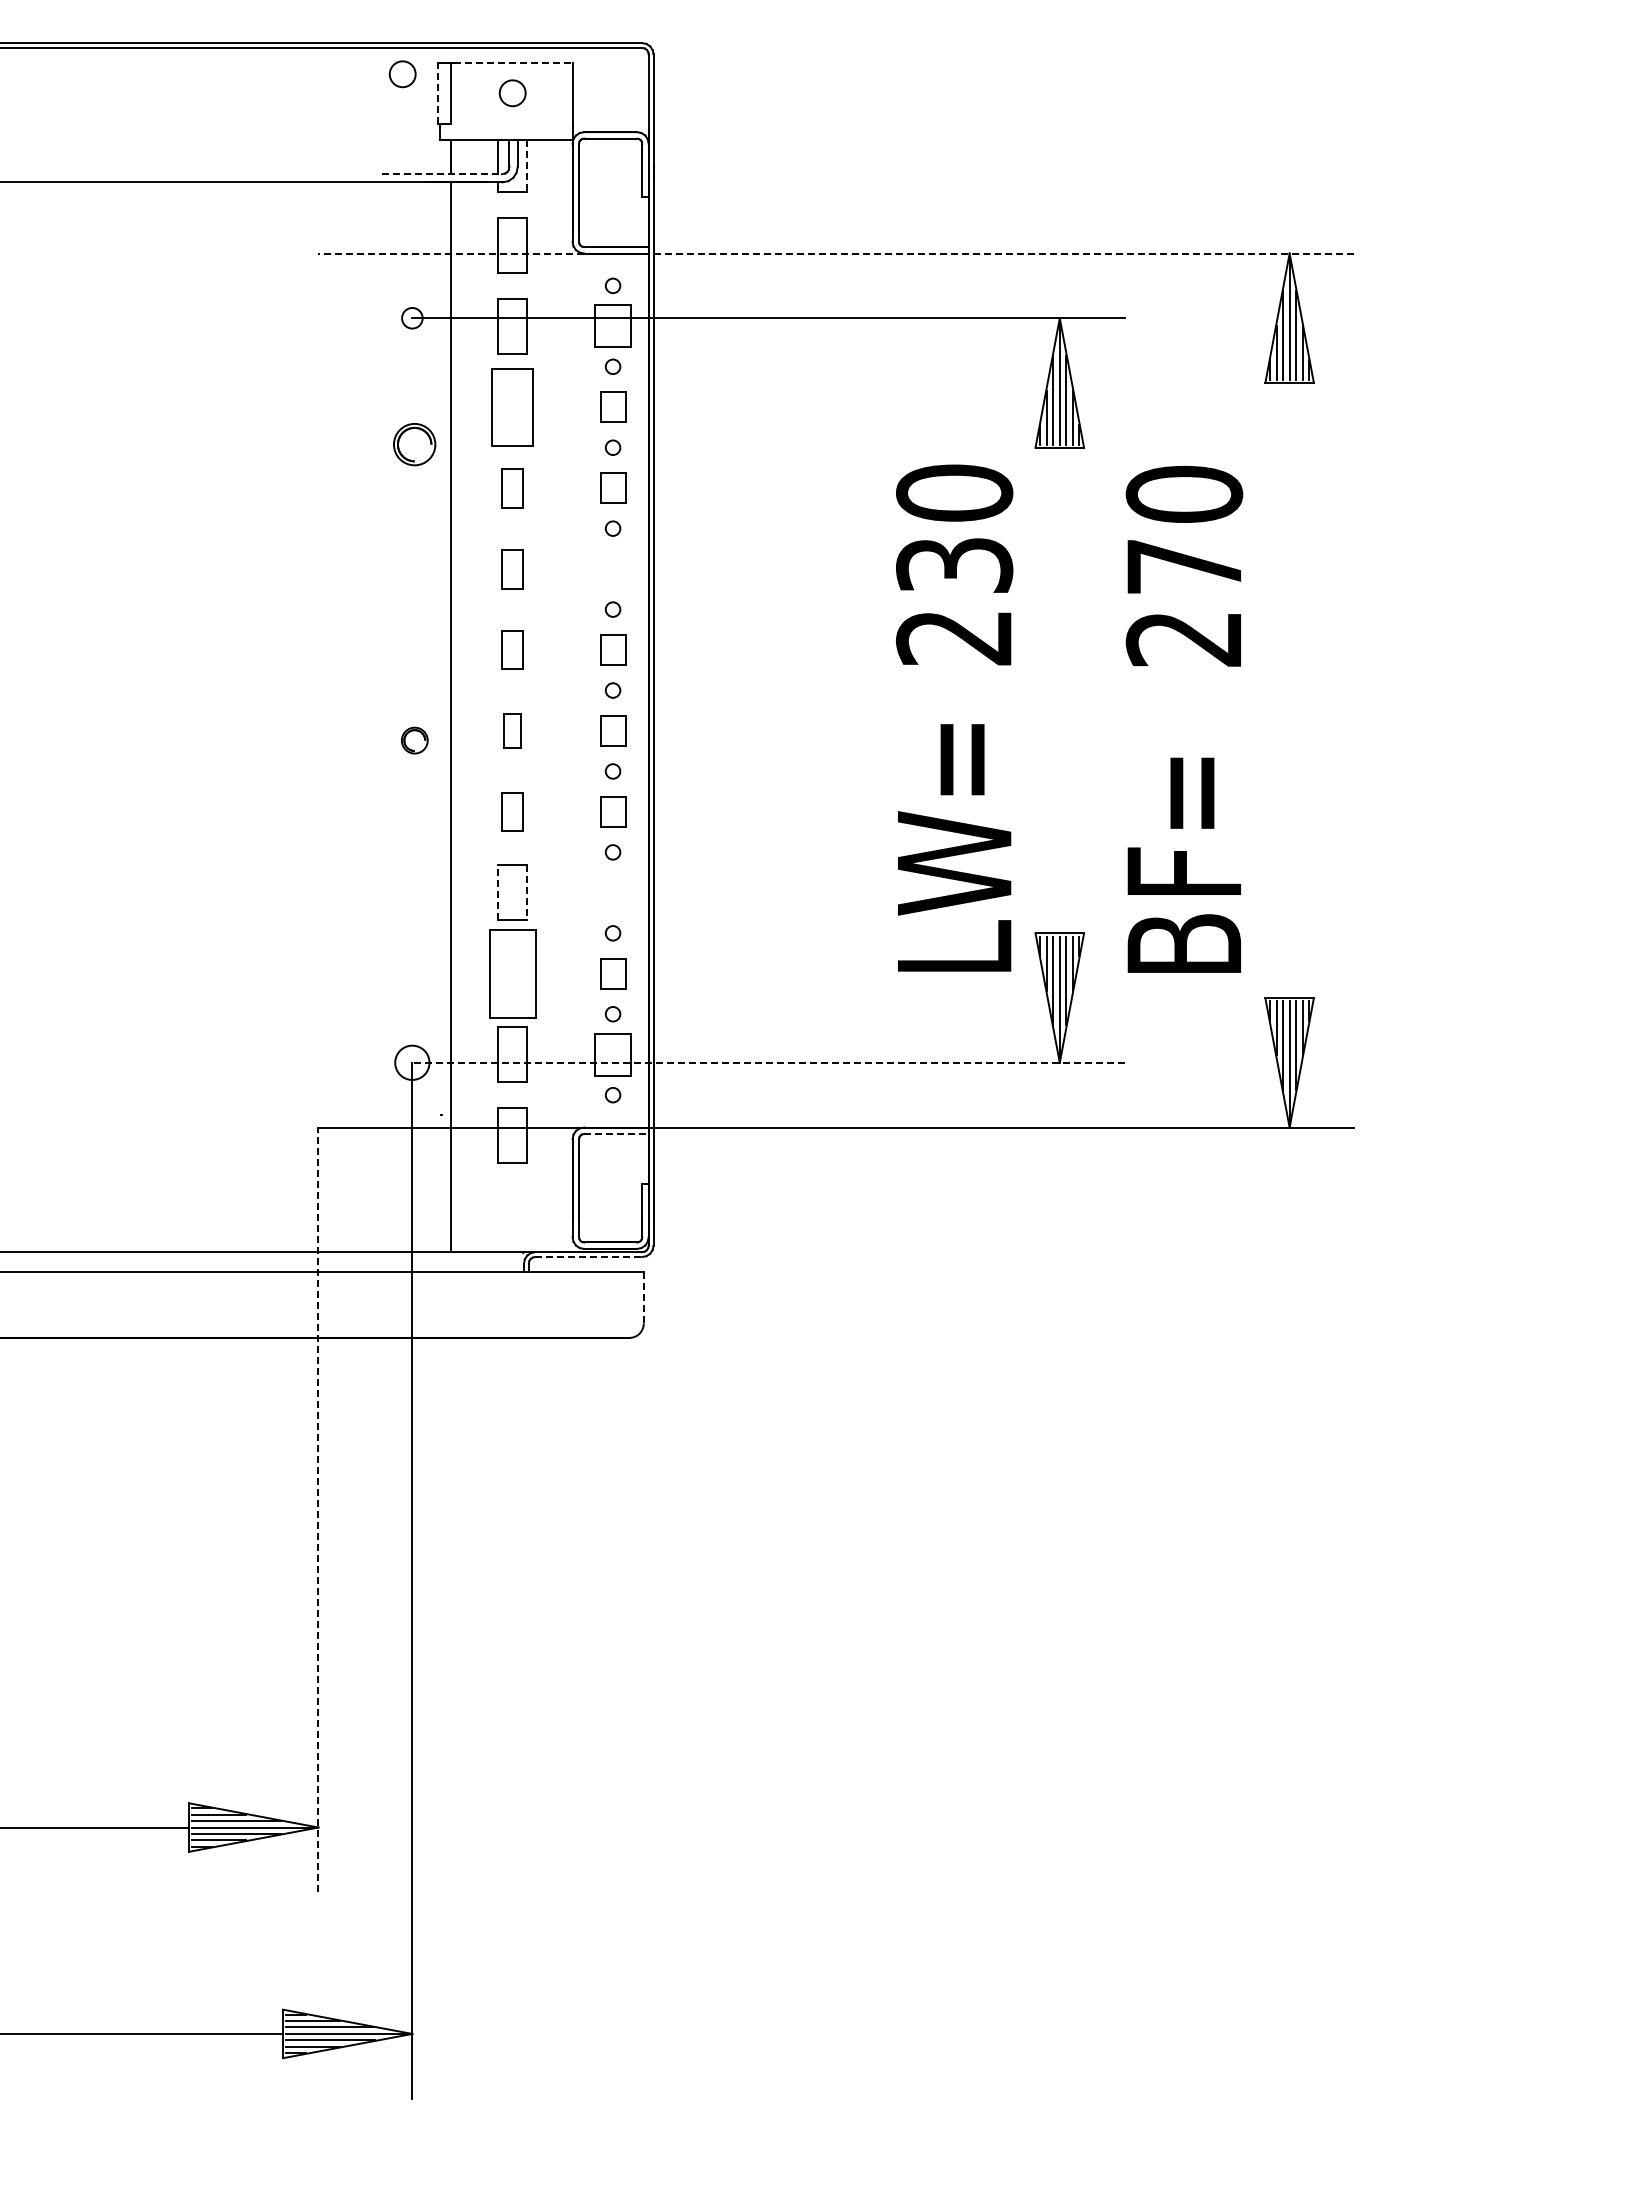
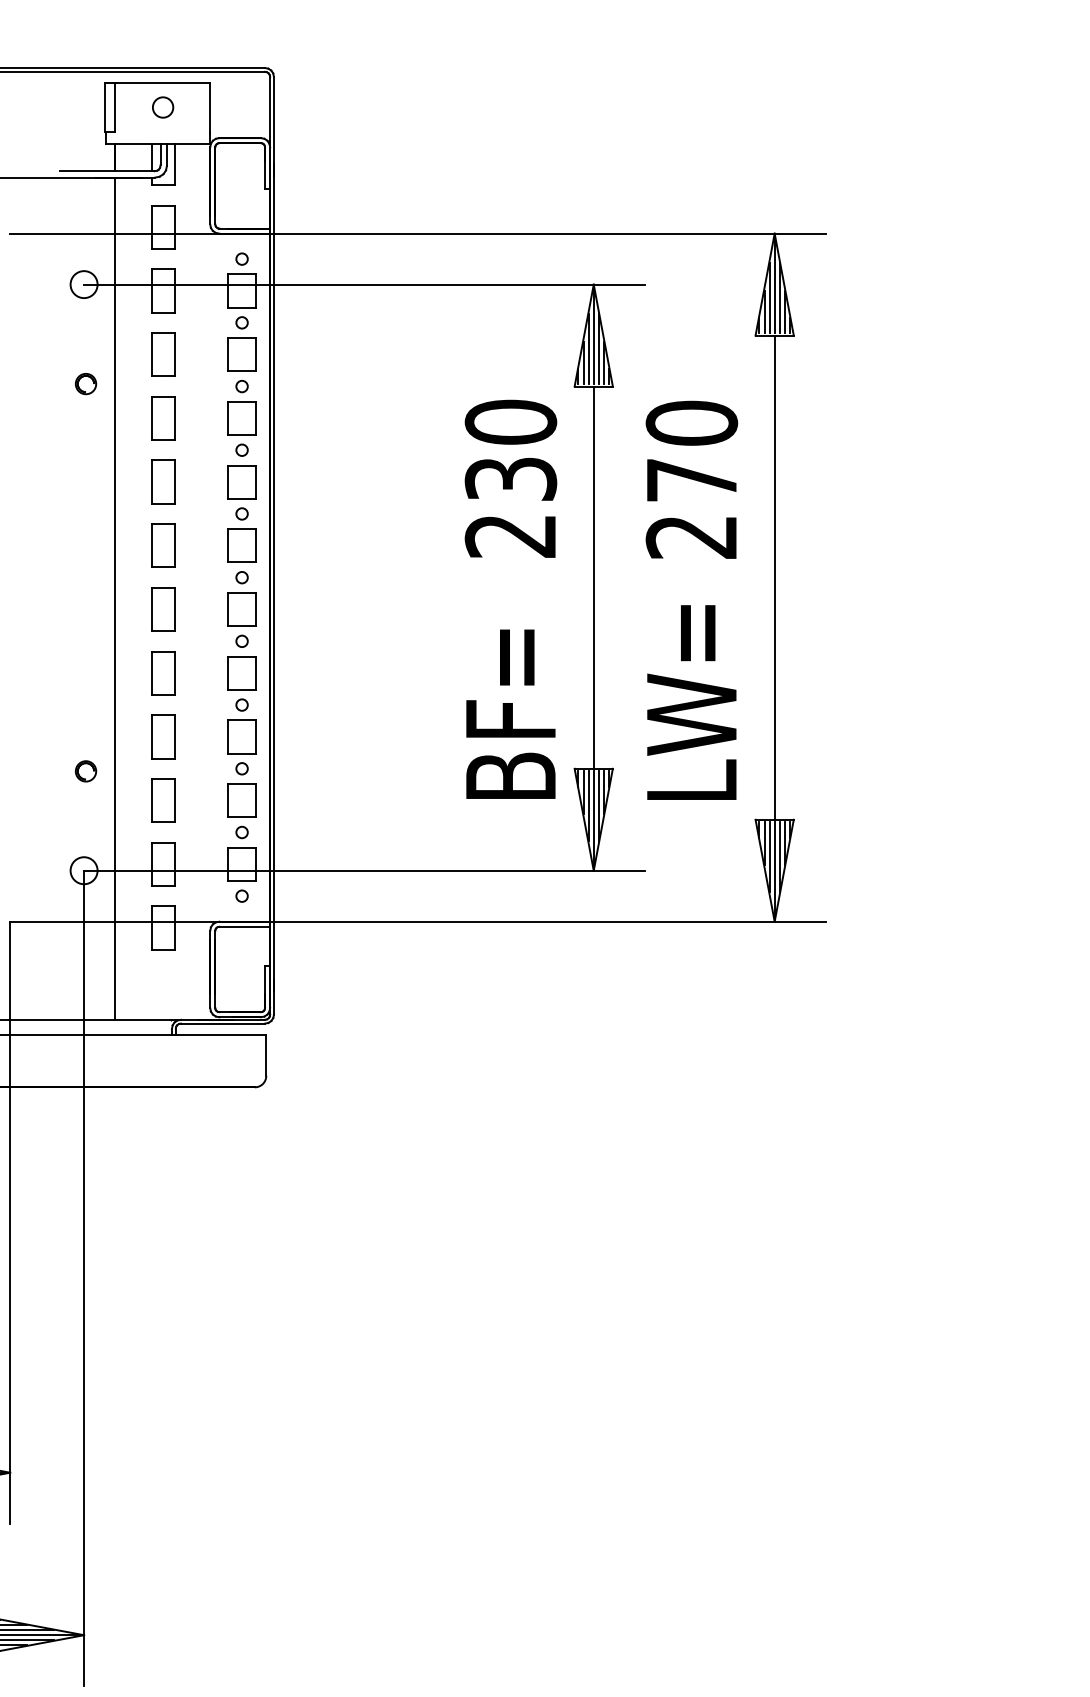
line: (514, 62) -> (164, 83), dashed -> solid
circle: (402, 74) -> (76, 92), removed
line: (438, 93) -> (104, 107), dashed -> solid
line: (527, 166) -> (174, 165), dashed -> solid
line: (442, 174) -> (107, 171), dashed -> solid
line: (836, 253) -> (417, 233), dashed -> solid
circle: (412, 318) -> (84, 284), size x1.67
part: (612, 406) -> (241, 354), size x1.43
part: (512, 407) -> (162, 354), size x0.71
part: (414, 444) -> (85, 383), size x0.62
part: (612, 487) -> (241, 417), size x1.43
part: (512, 488) -> (162, 418), size x1.43
part: (612, 568) -> (241, 481), added
part: (512, 569) -> (162, 482), size x1.43
part: (612, 649) -> (241, 545), size x1.43
part: (512, 650) -> (162, 546), size x1.43
line: (1059, 690) -> (593, 577), added
line: (1289, 690) -> (774, 577), added
part: (512, 730) -> (162, 609), size x1.67
part: (612, 730) -> (241, 609), size x1.43
part: (414, 740) -> (85, 771), moved
part: (512, 811) -> (162, 672), size x1.43
part: (612, 811) -> (241, 672), size x1.43
text: (954, 842) -> (510, 697), LW= -> BF=
text: (1183, 843) -> (691, 698), BF= -> LW=
line: (498, 892) -> (151, 736), dashed -> solid
line: (527, 892) -> (174, 736), dashed -> solid
part: (612, 892) -> (241, 736), added
part: (512, 973) -> (162, 800), size x0.62
part: (612, 973) -> (241, 800), size x1.43
line: (767, 1062) -> (363, 870), dashed -> solid
line: (616, 1134) -> (244, 927), dashed -> solid
line: (589, 1257) -> (223, 1023), dashed -> solid
line: (643, 1297) -> (266, 1055), dashed -> solid
line: (318, 1509) -> (10, 1222), dashed -> solid

